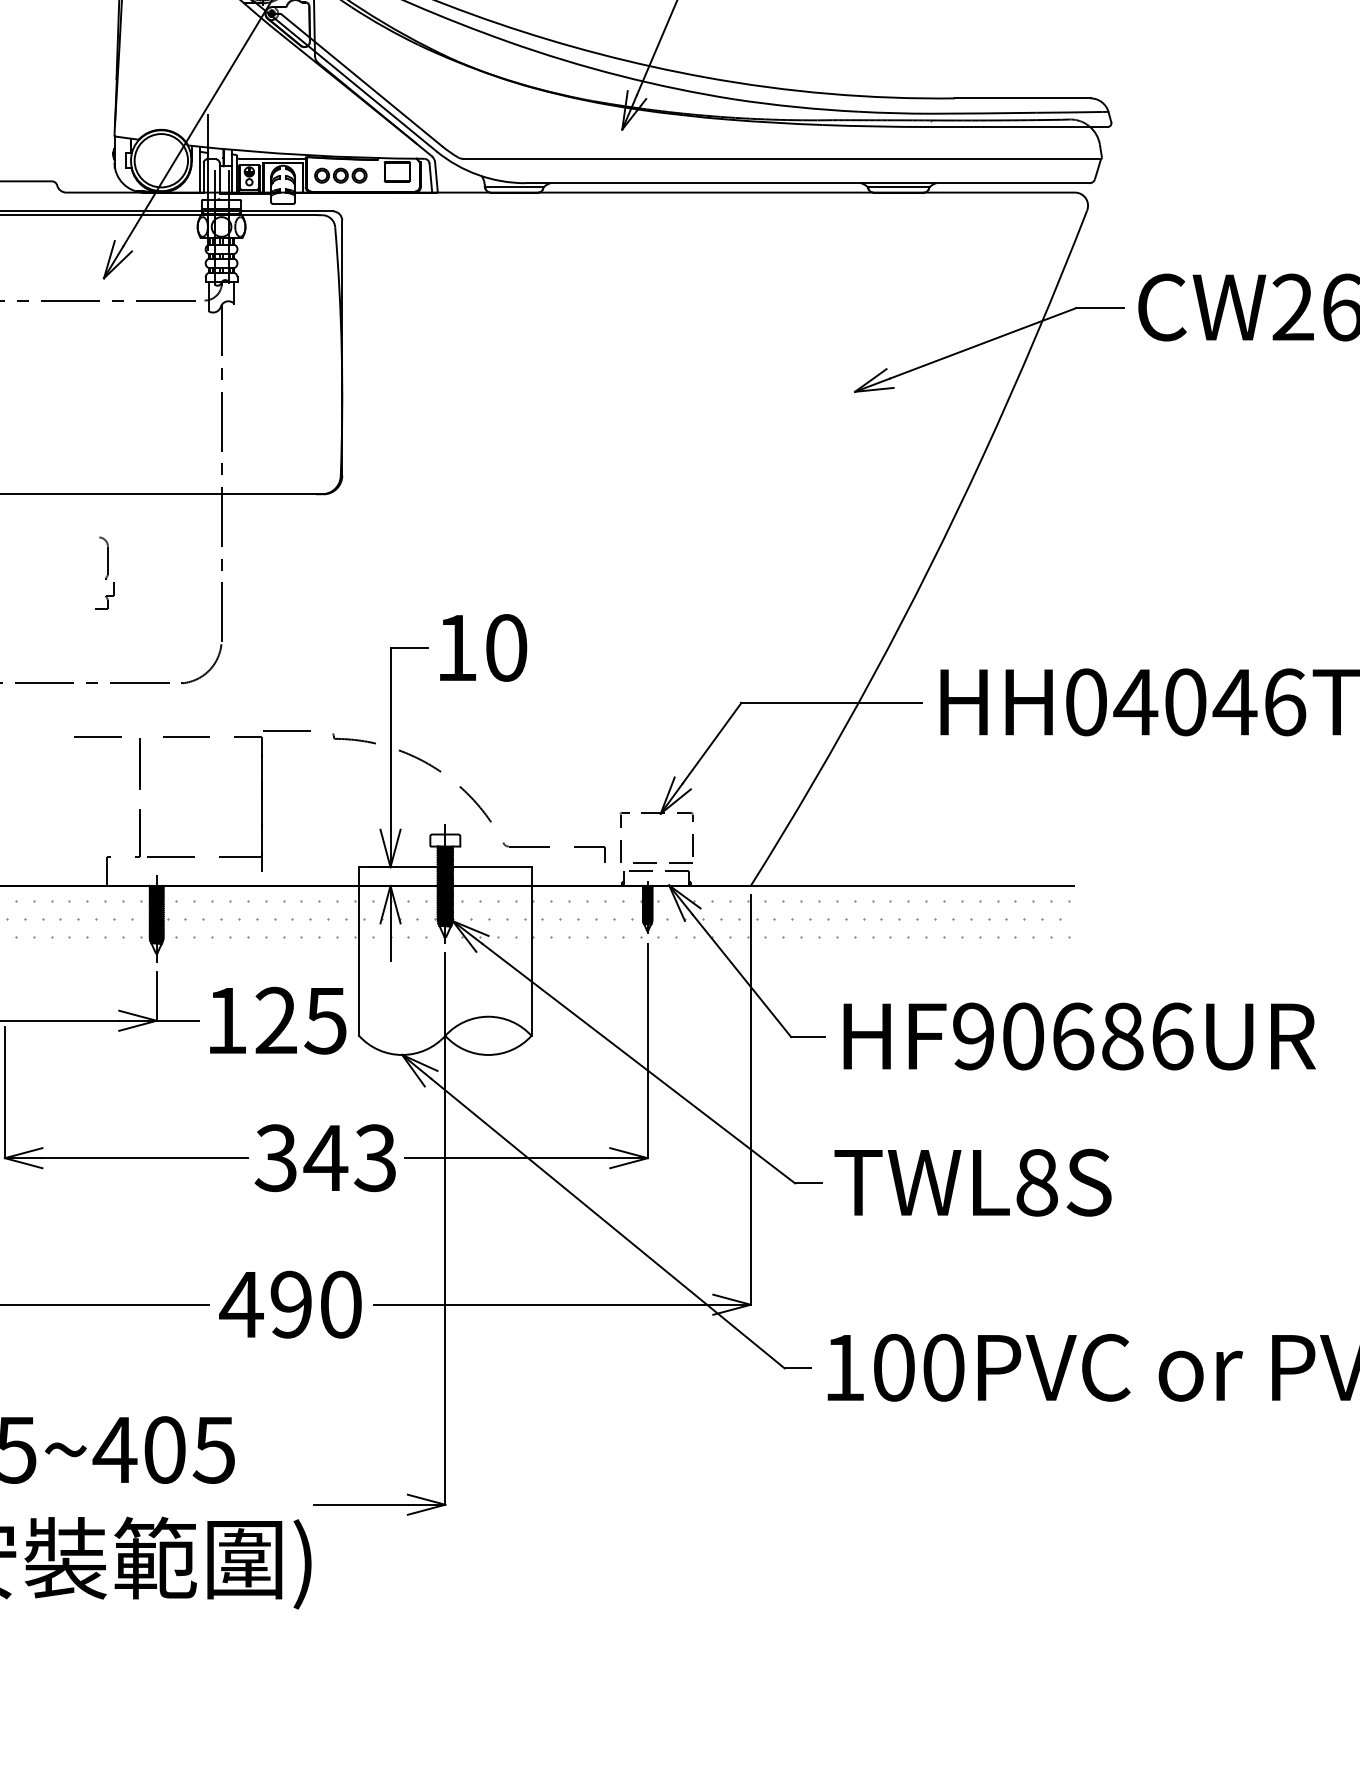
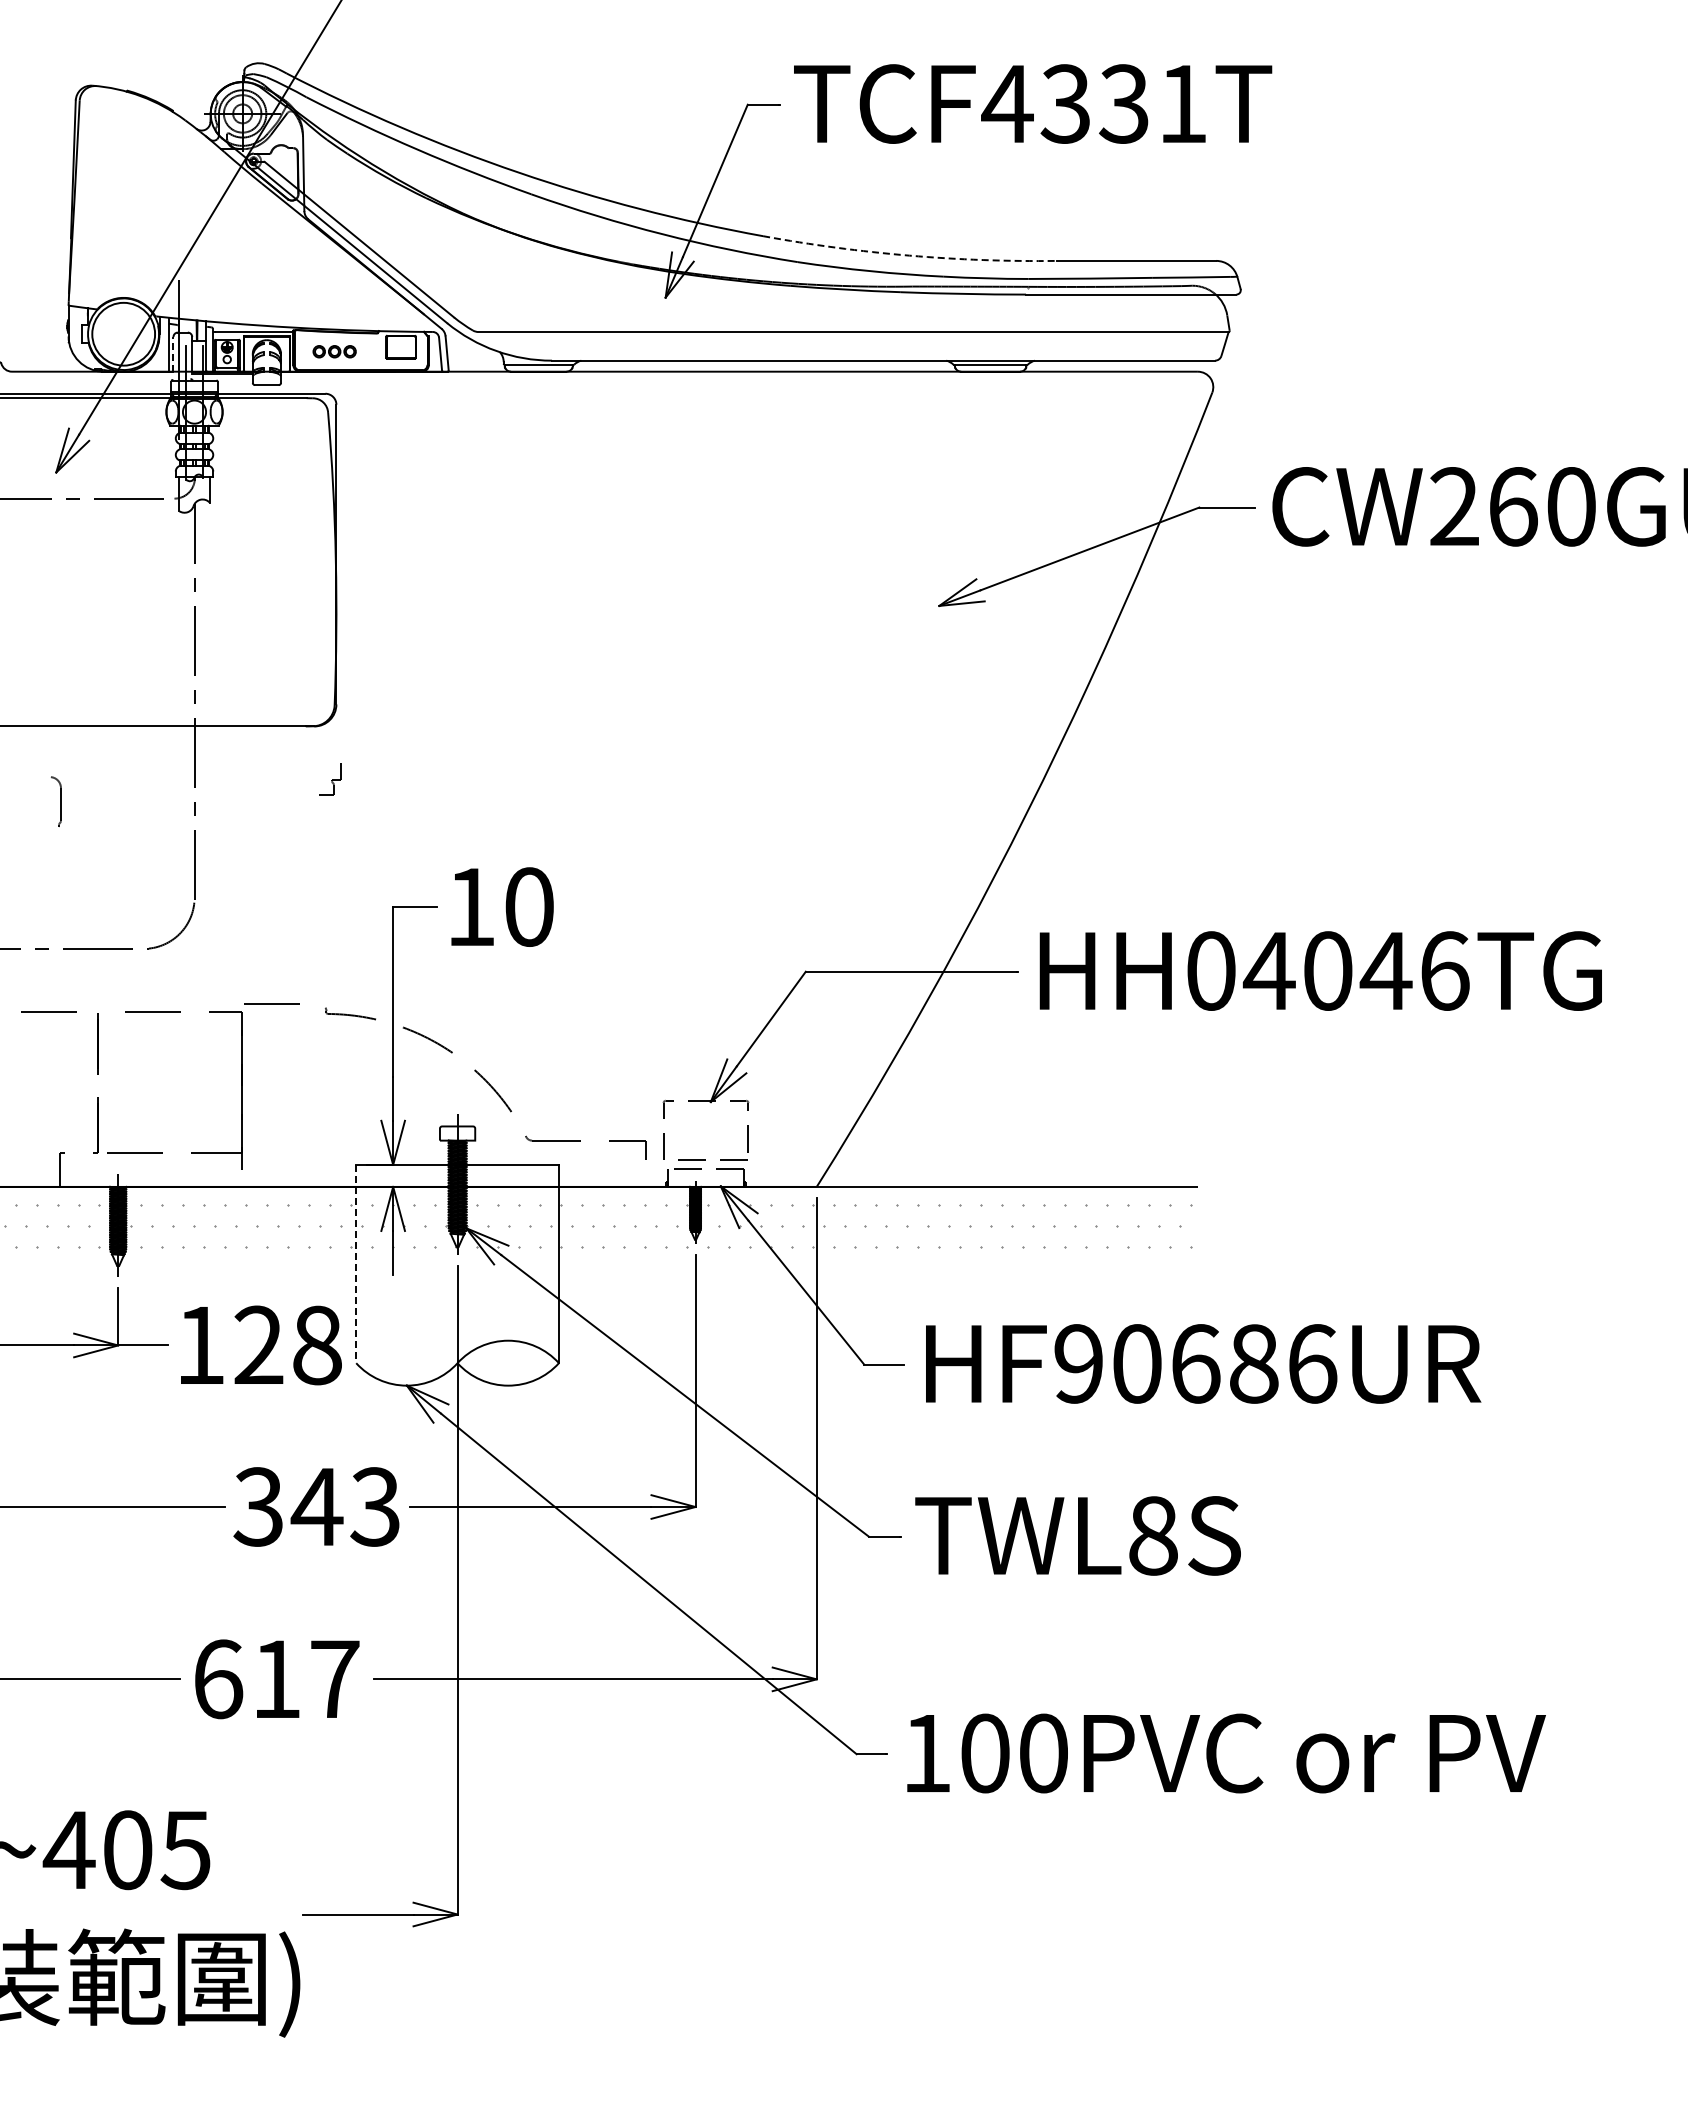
arc: (829, 93) -> (909, 255), solid -> dashed
part: (340, 175) -> (334, 351), size x0.7
line: (203, 177) -> (173, 353), solid -> dashed
curve: (105, 596) -> (331, 780), moved
line: (359, 951) -> (356, 1264), solid -> dashed
text: (325, 1020) -> (316, 1345), 125 -> 128
text: (290, 1304) -> (275, 1679), 490 -> 617

